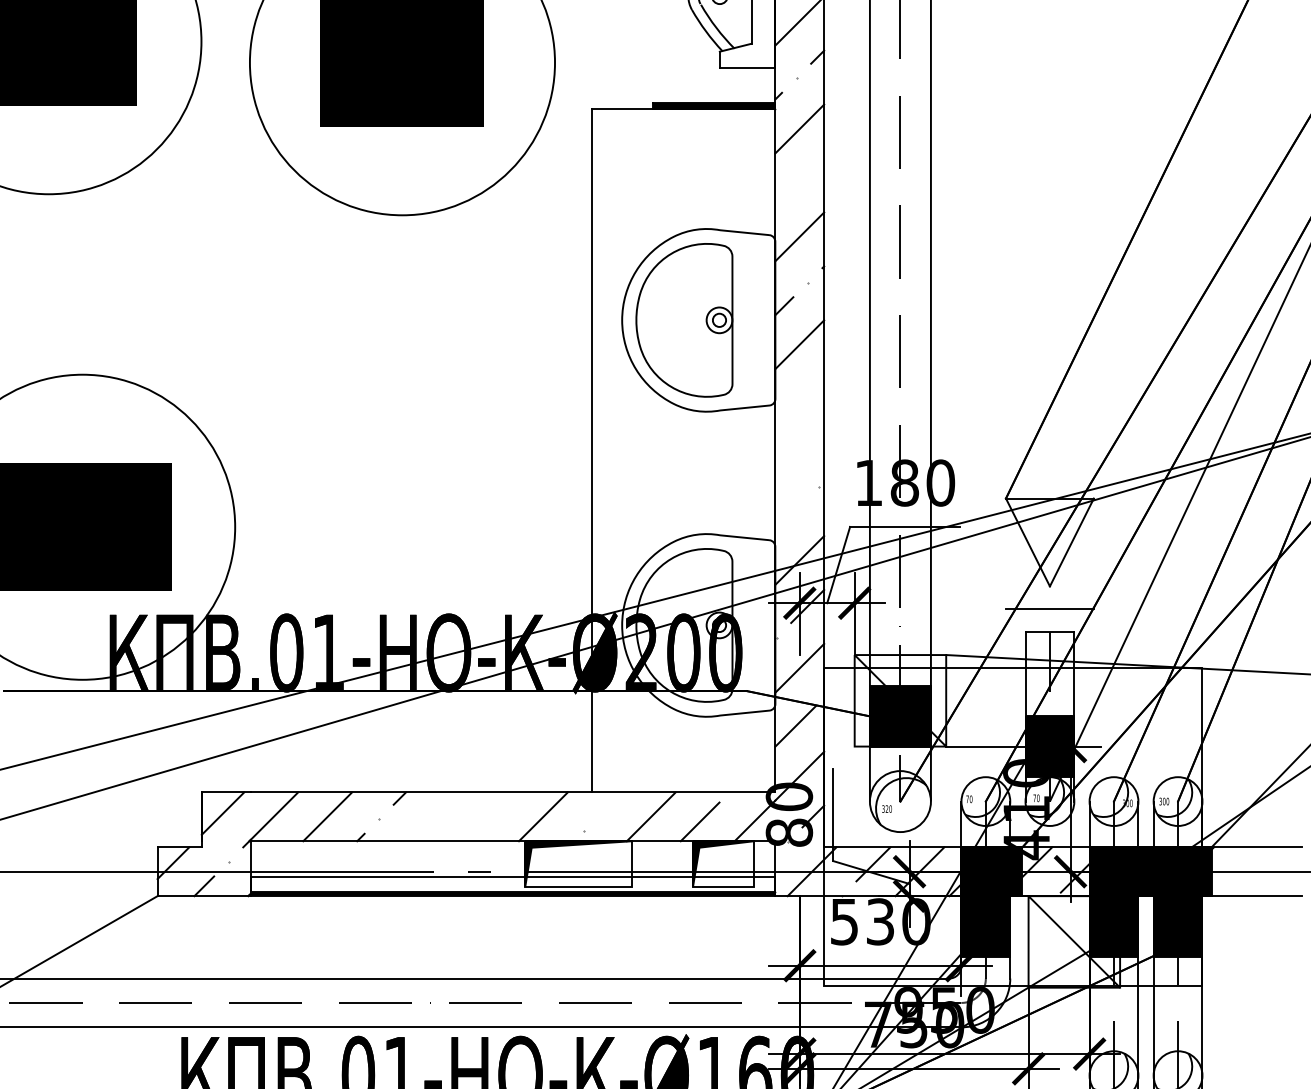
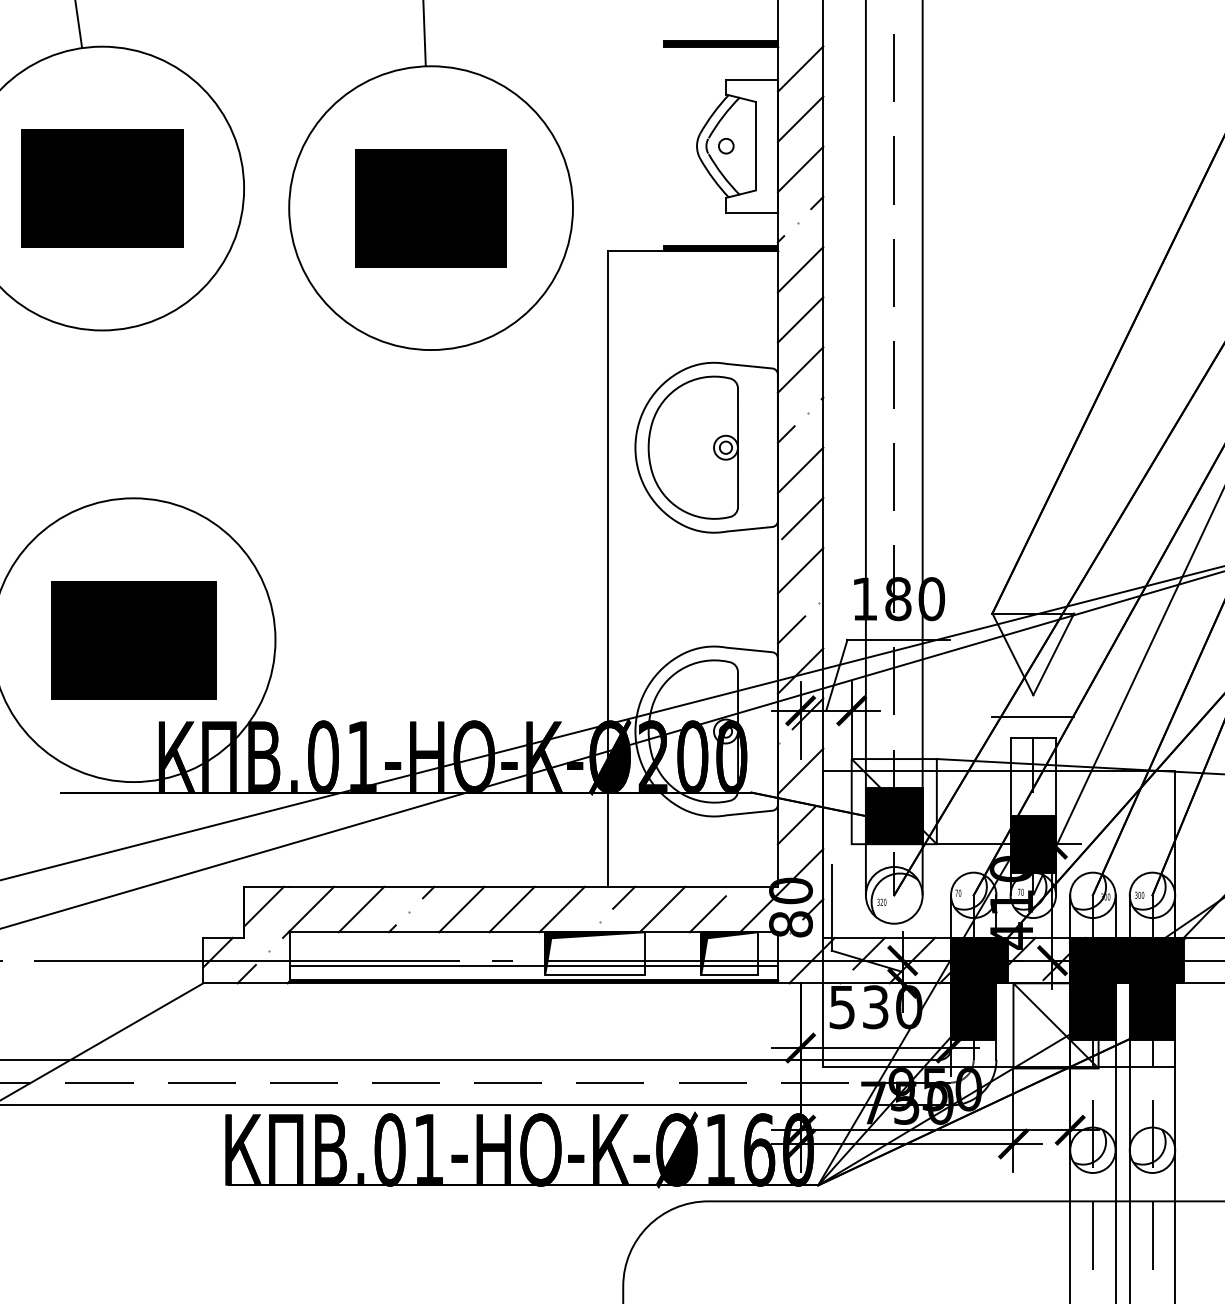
line: (799, 182) -> (800, 319), added
line: (801, 396) -> (802, 518), added
line: (799, 452) -> (800, 570), added
line: (789, 515) -> (791, 629), added
line: (610, 803) -> (624, 897), added
line: (435, 816) -> (461, 909), added
line: (488, 816) -> (511, 909), added

